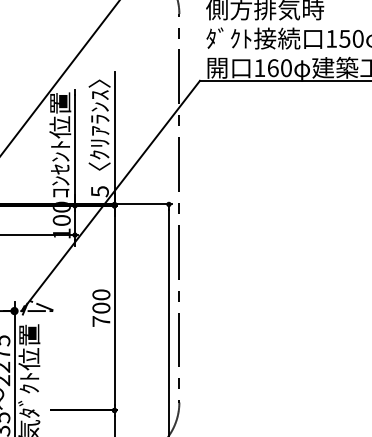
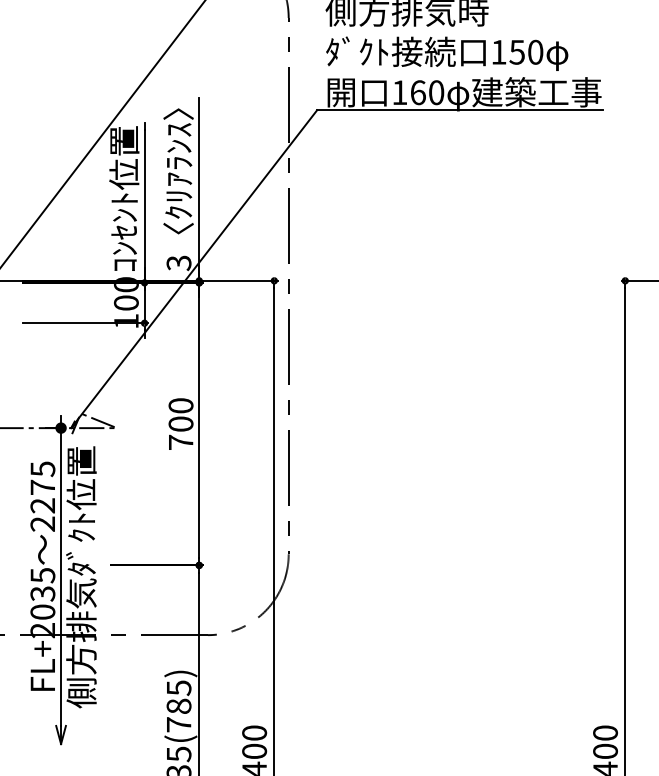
text: (99, 191) -> (178, 262), 5 -> 3

